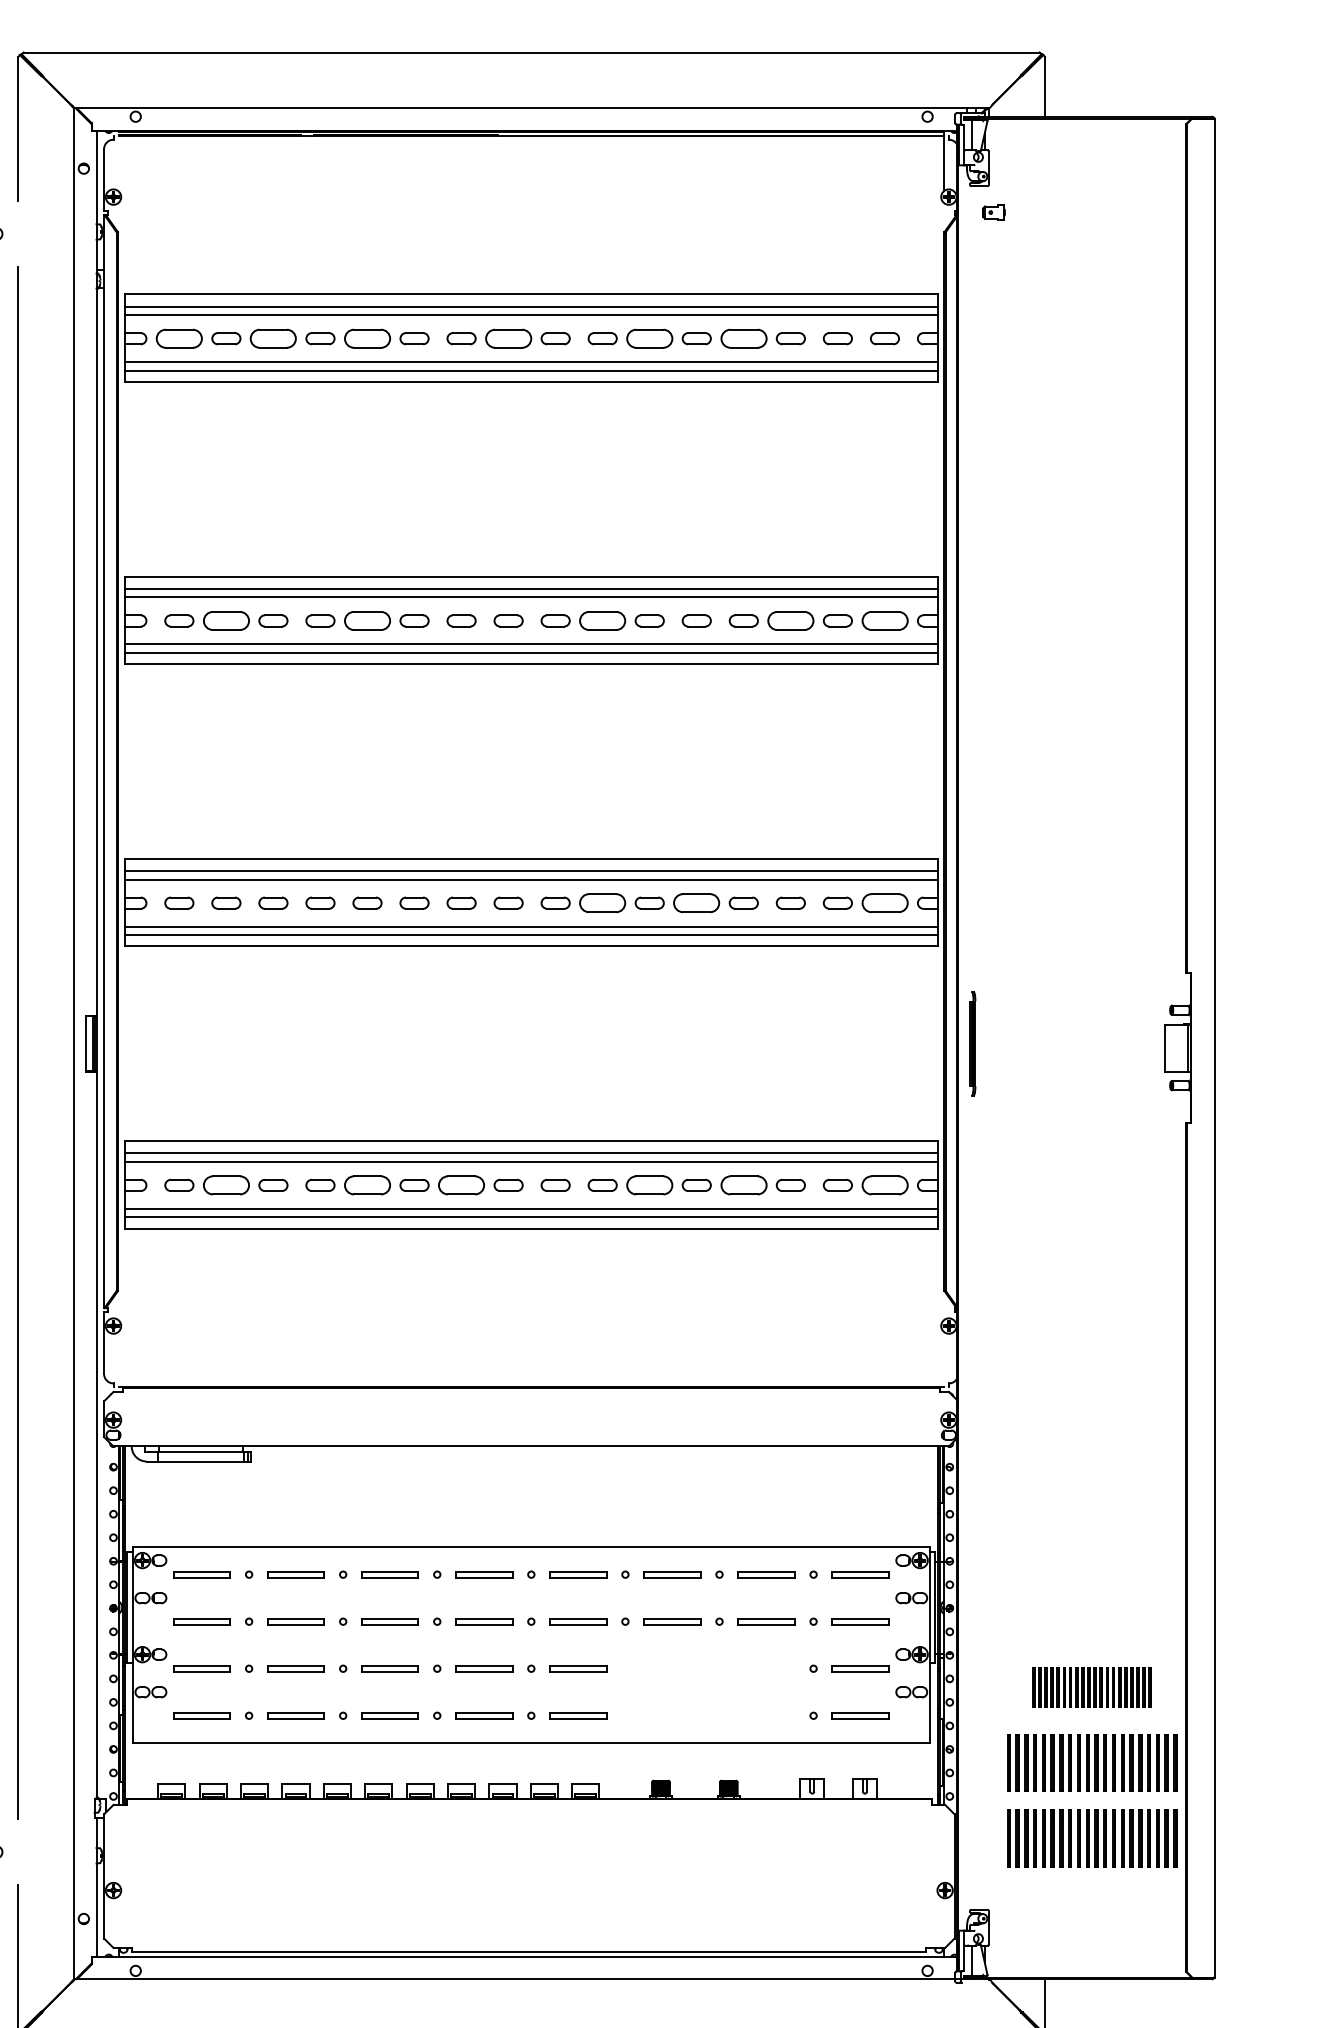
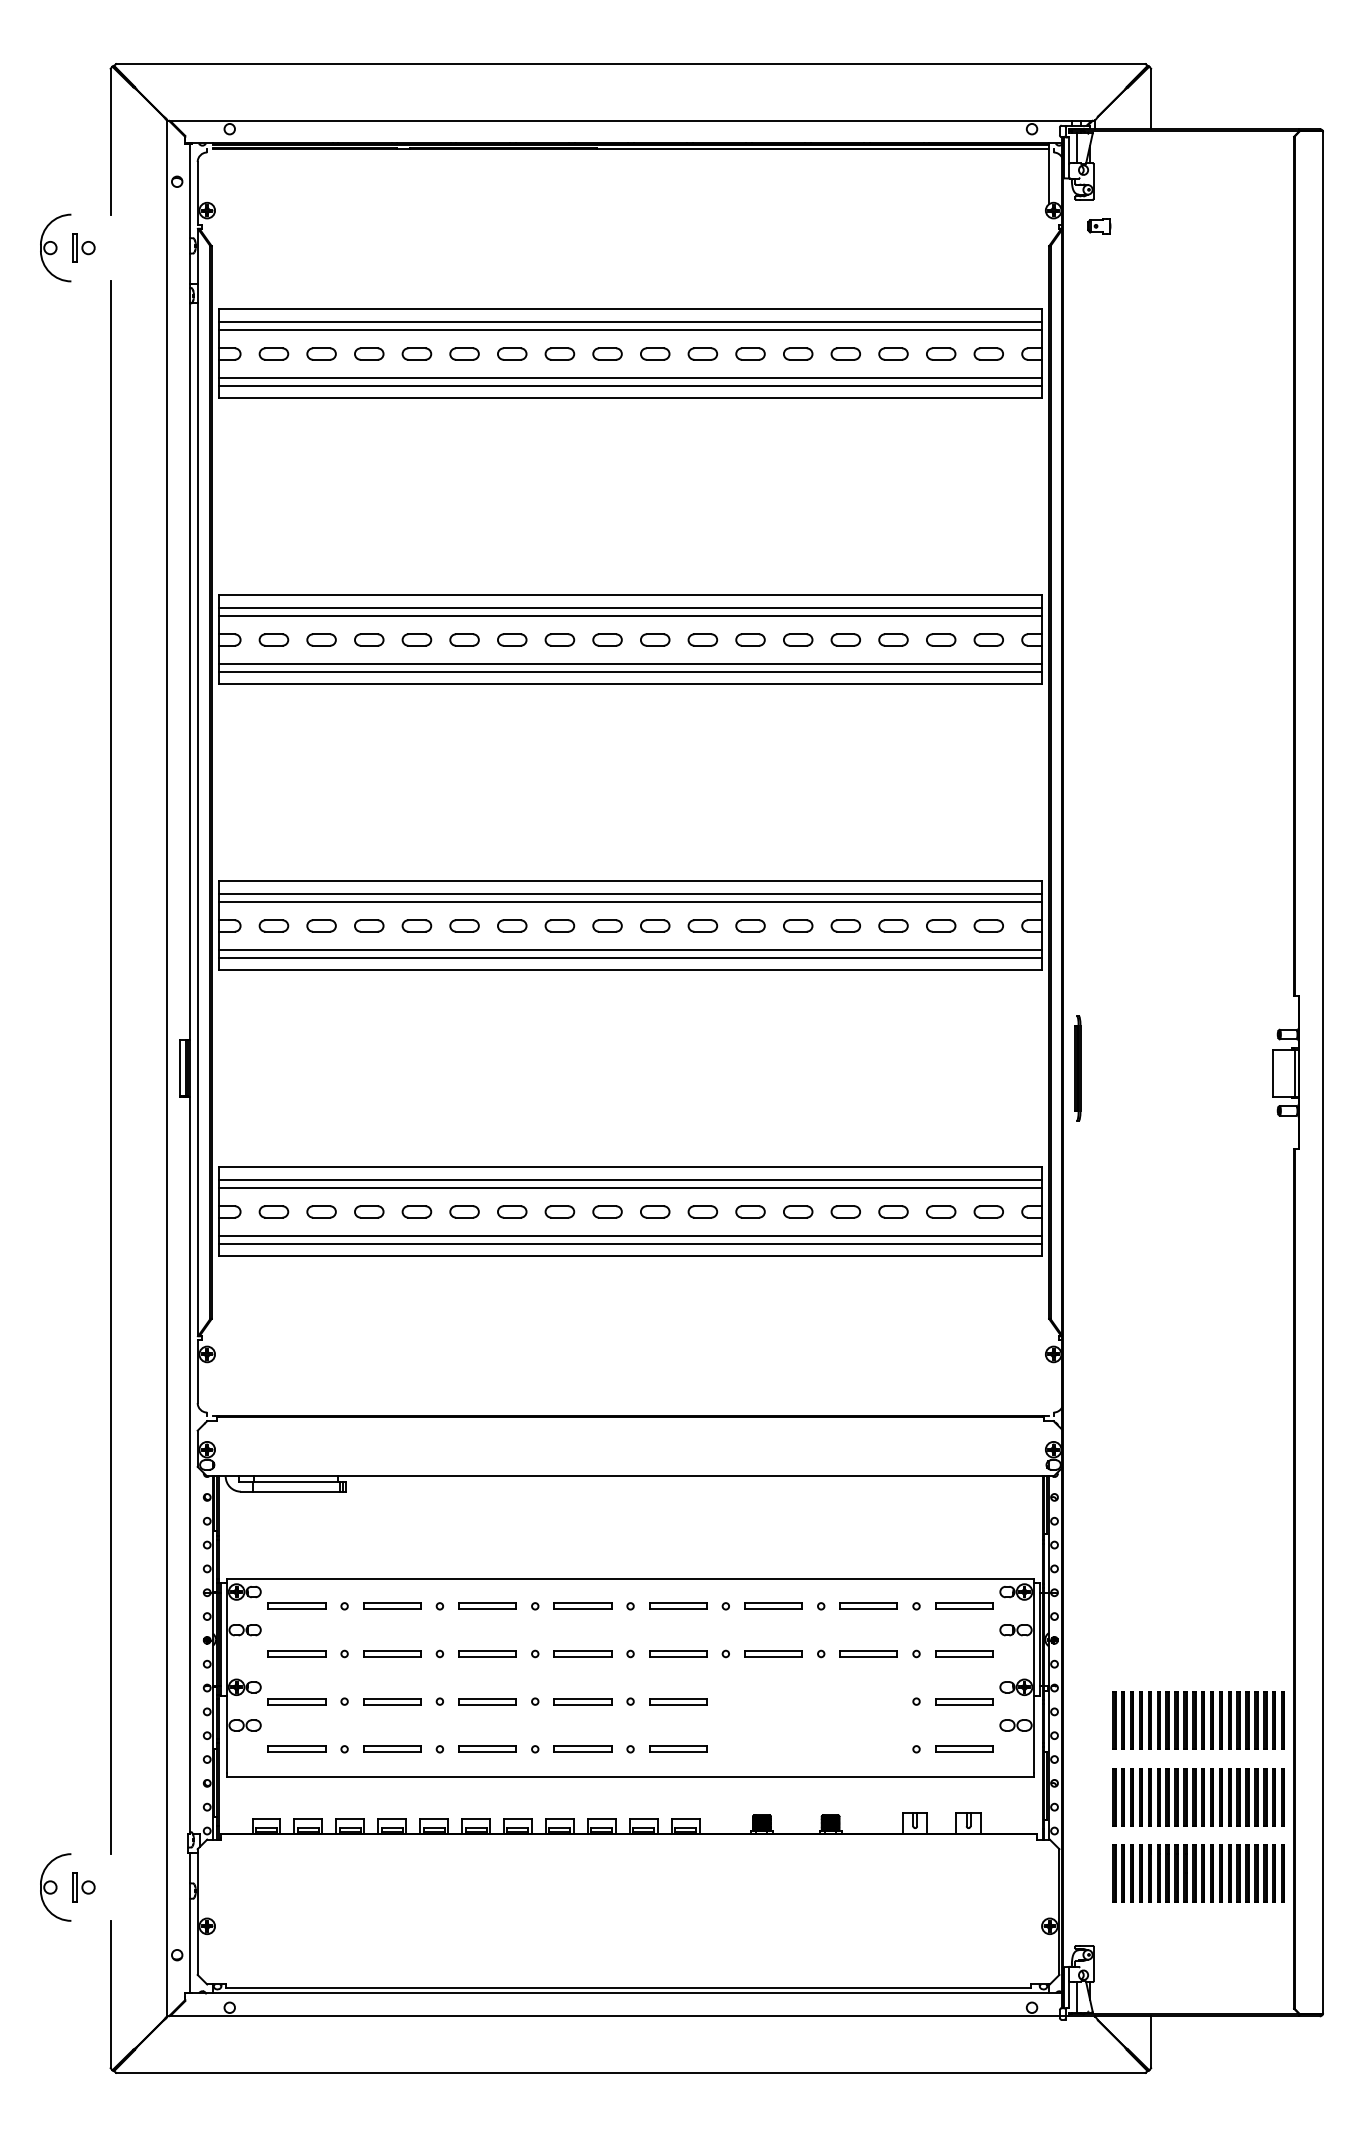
part: (178, 338) -> (273, 353), size x0.62
part: (273, 338) -> (369, 353), size x0.62
part: (367, 338) -> (464, 353), size x0.62
part: (508, 338) -> (607, 353), size x0.62
part: (649, 338) -> (750, 353), size x0.62
part: (743, 338) -> (845, 353), size x0.62
part: (226, 620) -> (321, 639), size x0.62
part: (367, 620) -> (464, 639), size x0.62
part: (602, 620) -> (702, 639), size x0.62
part: (790, 620) -> (893, 639), size x0.62
part: (884, 620) -> (988, 639), size x0.62
part: (602, 902) -> (702, 925), size x0.62
part: (697, 902) -> (798, 925), size x0.62
part: (884, 902) -> (988, 925), size x0.62
part: (226, 1184) -> (321, 1211), size x0.62
part: (367, 1184) -> (464, 1211), size x0.62
part: (461, 1184) -> (559, 1211), size x0.62
part: (649, 1184) -> (750, 1211), size x0.62
part: (743, 1184) -> (845, 1211), size x0.62
part: (884, 1184) -> (988, 1211), size x0.62
part: (1091, 1687) -> (1198, 1720), size x1.43

